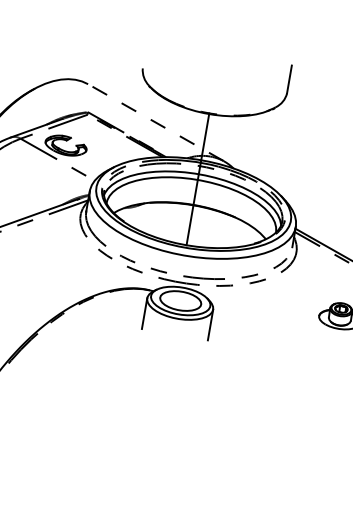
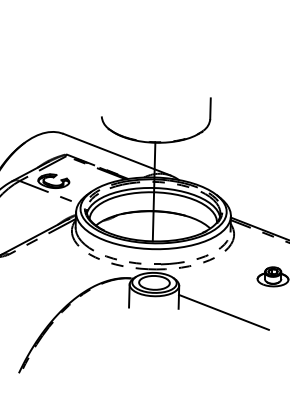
line: (156, 122) -> (117, 154), dashed -> solid
line: (267, 352) -> (223, 311), added

